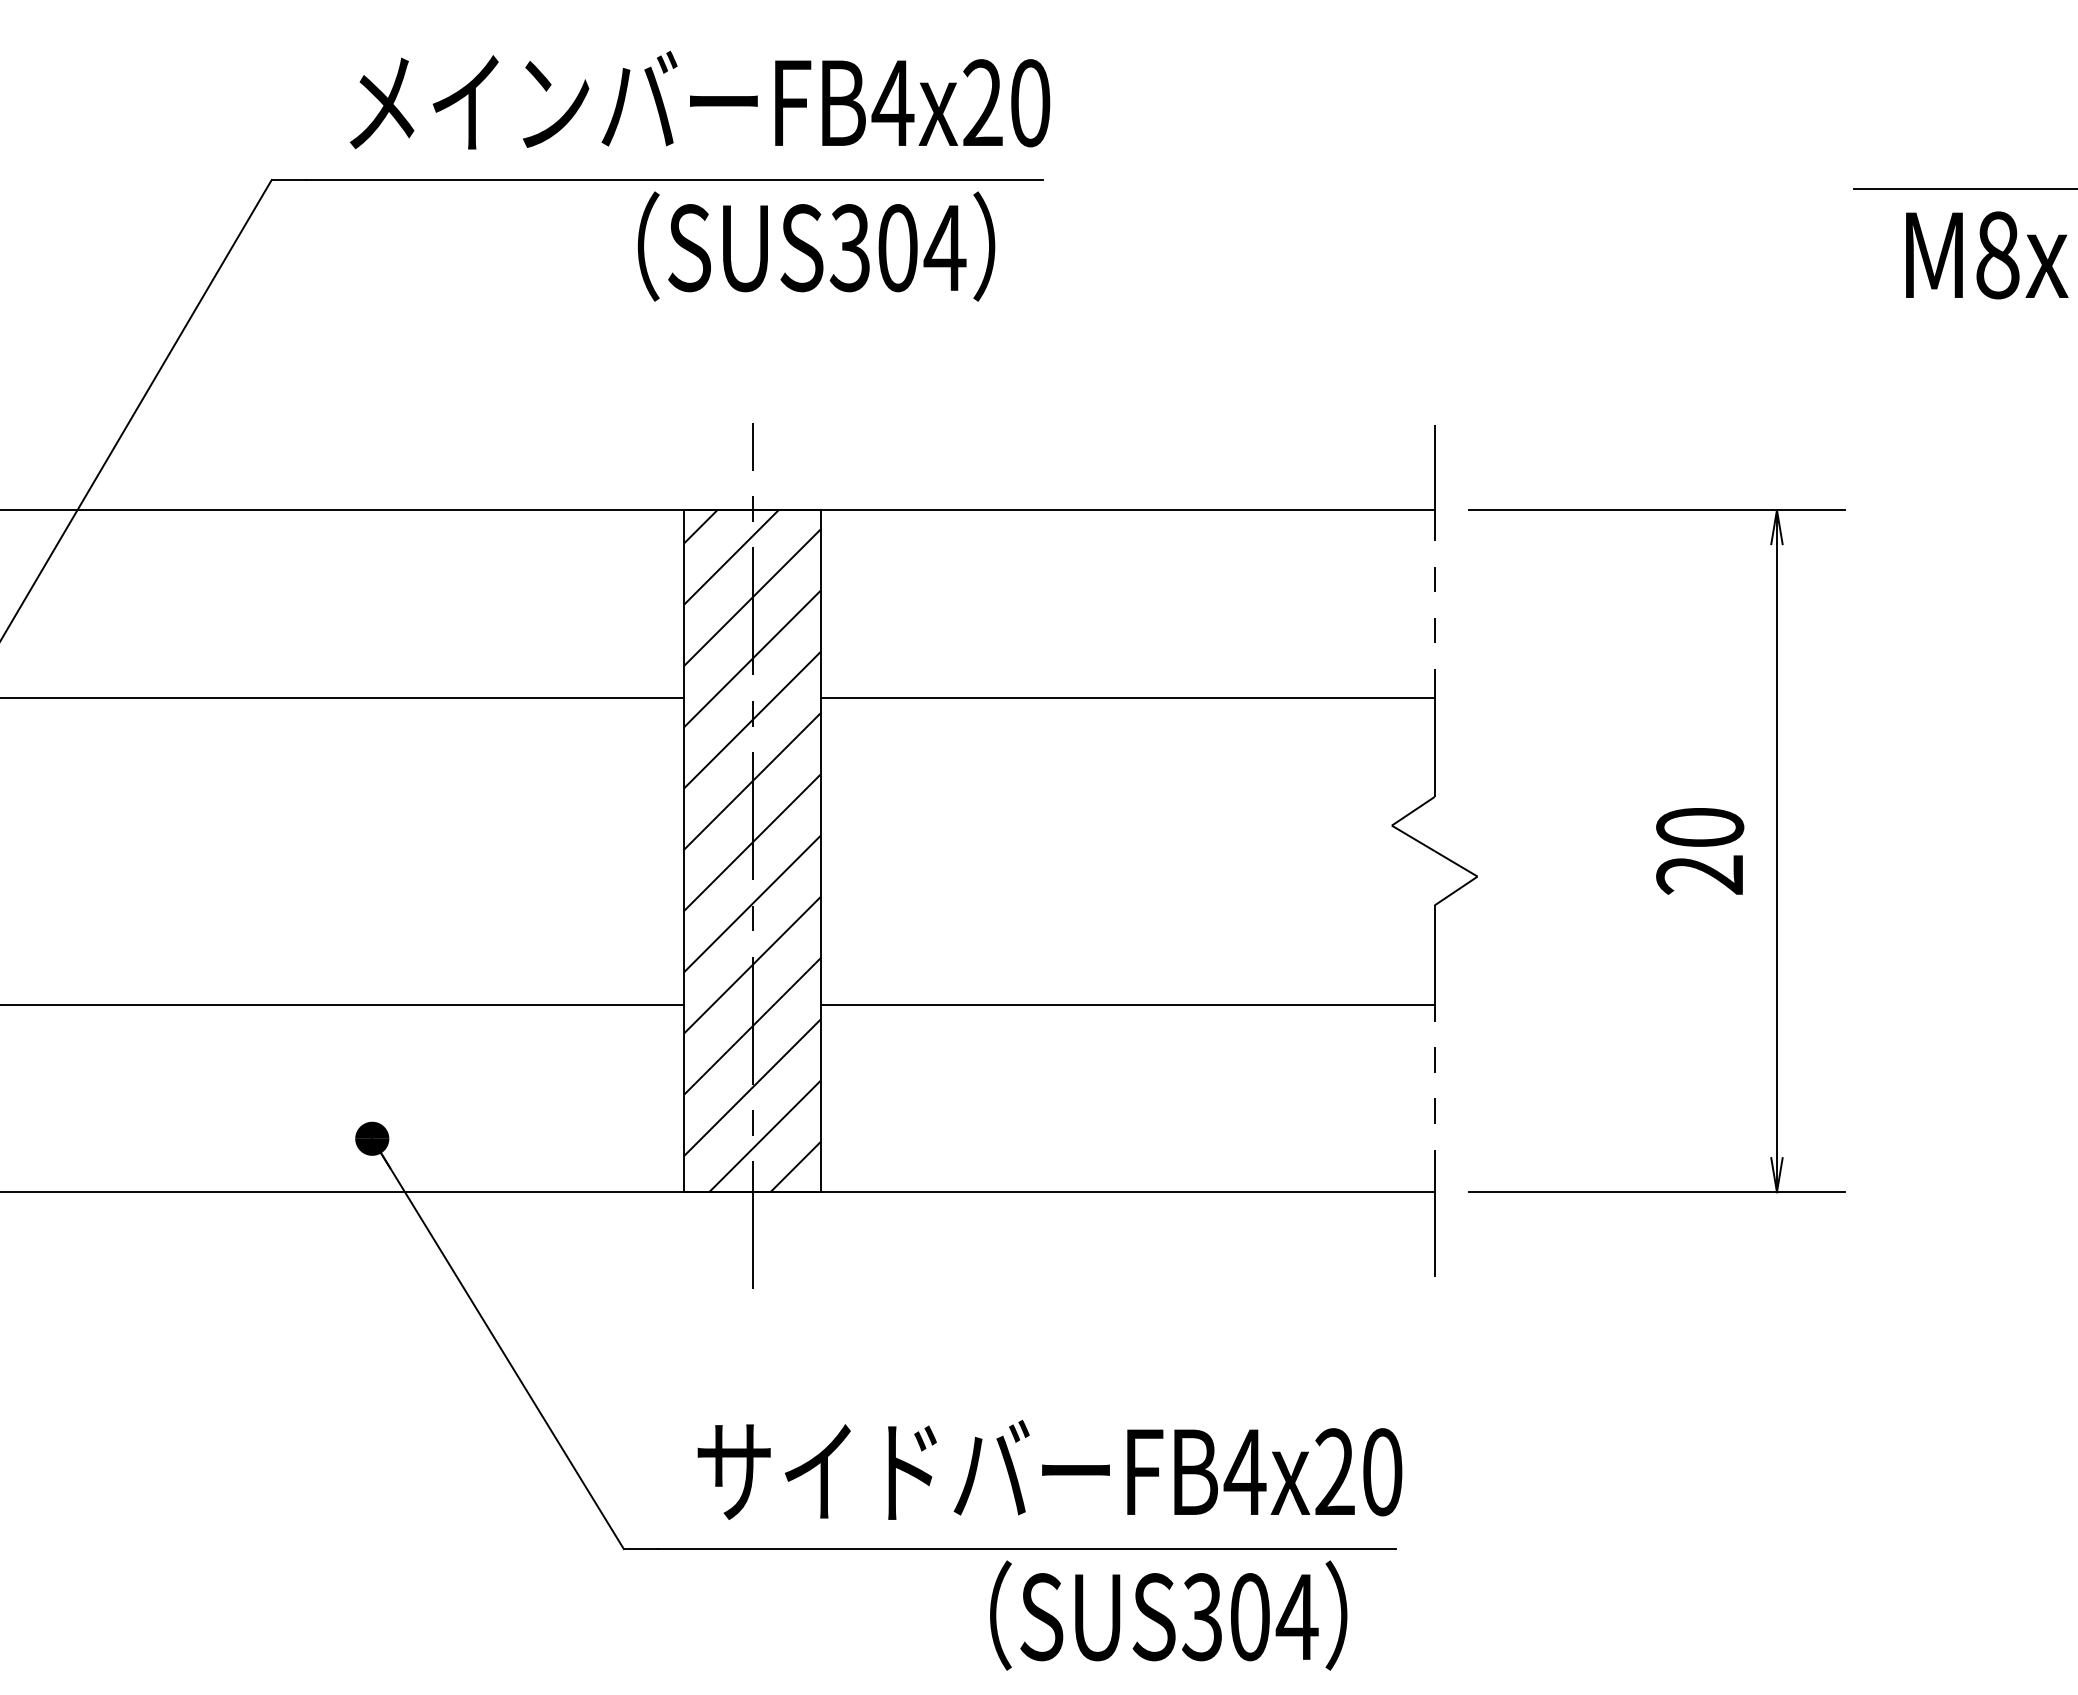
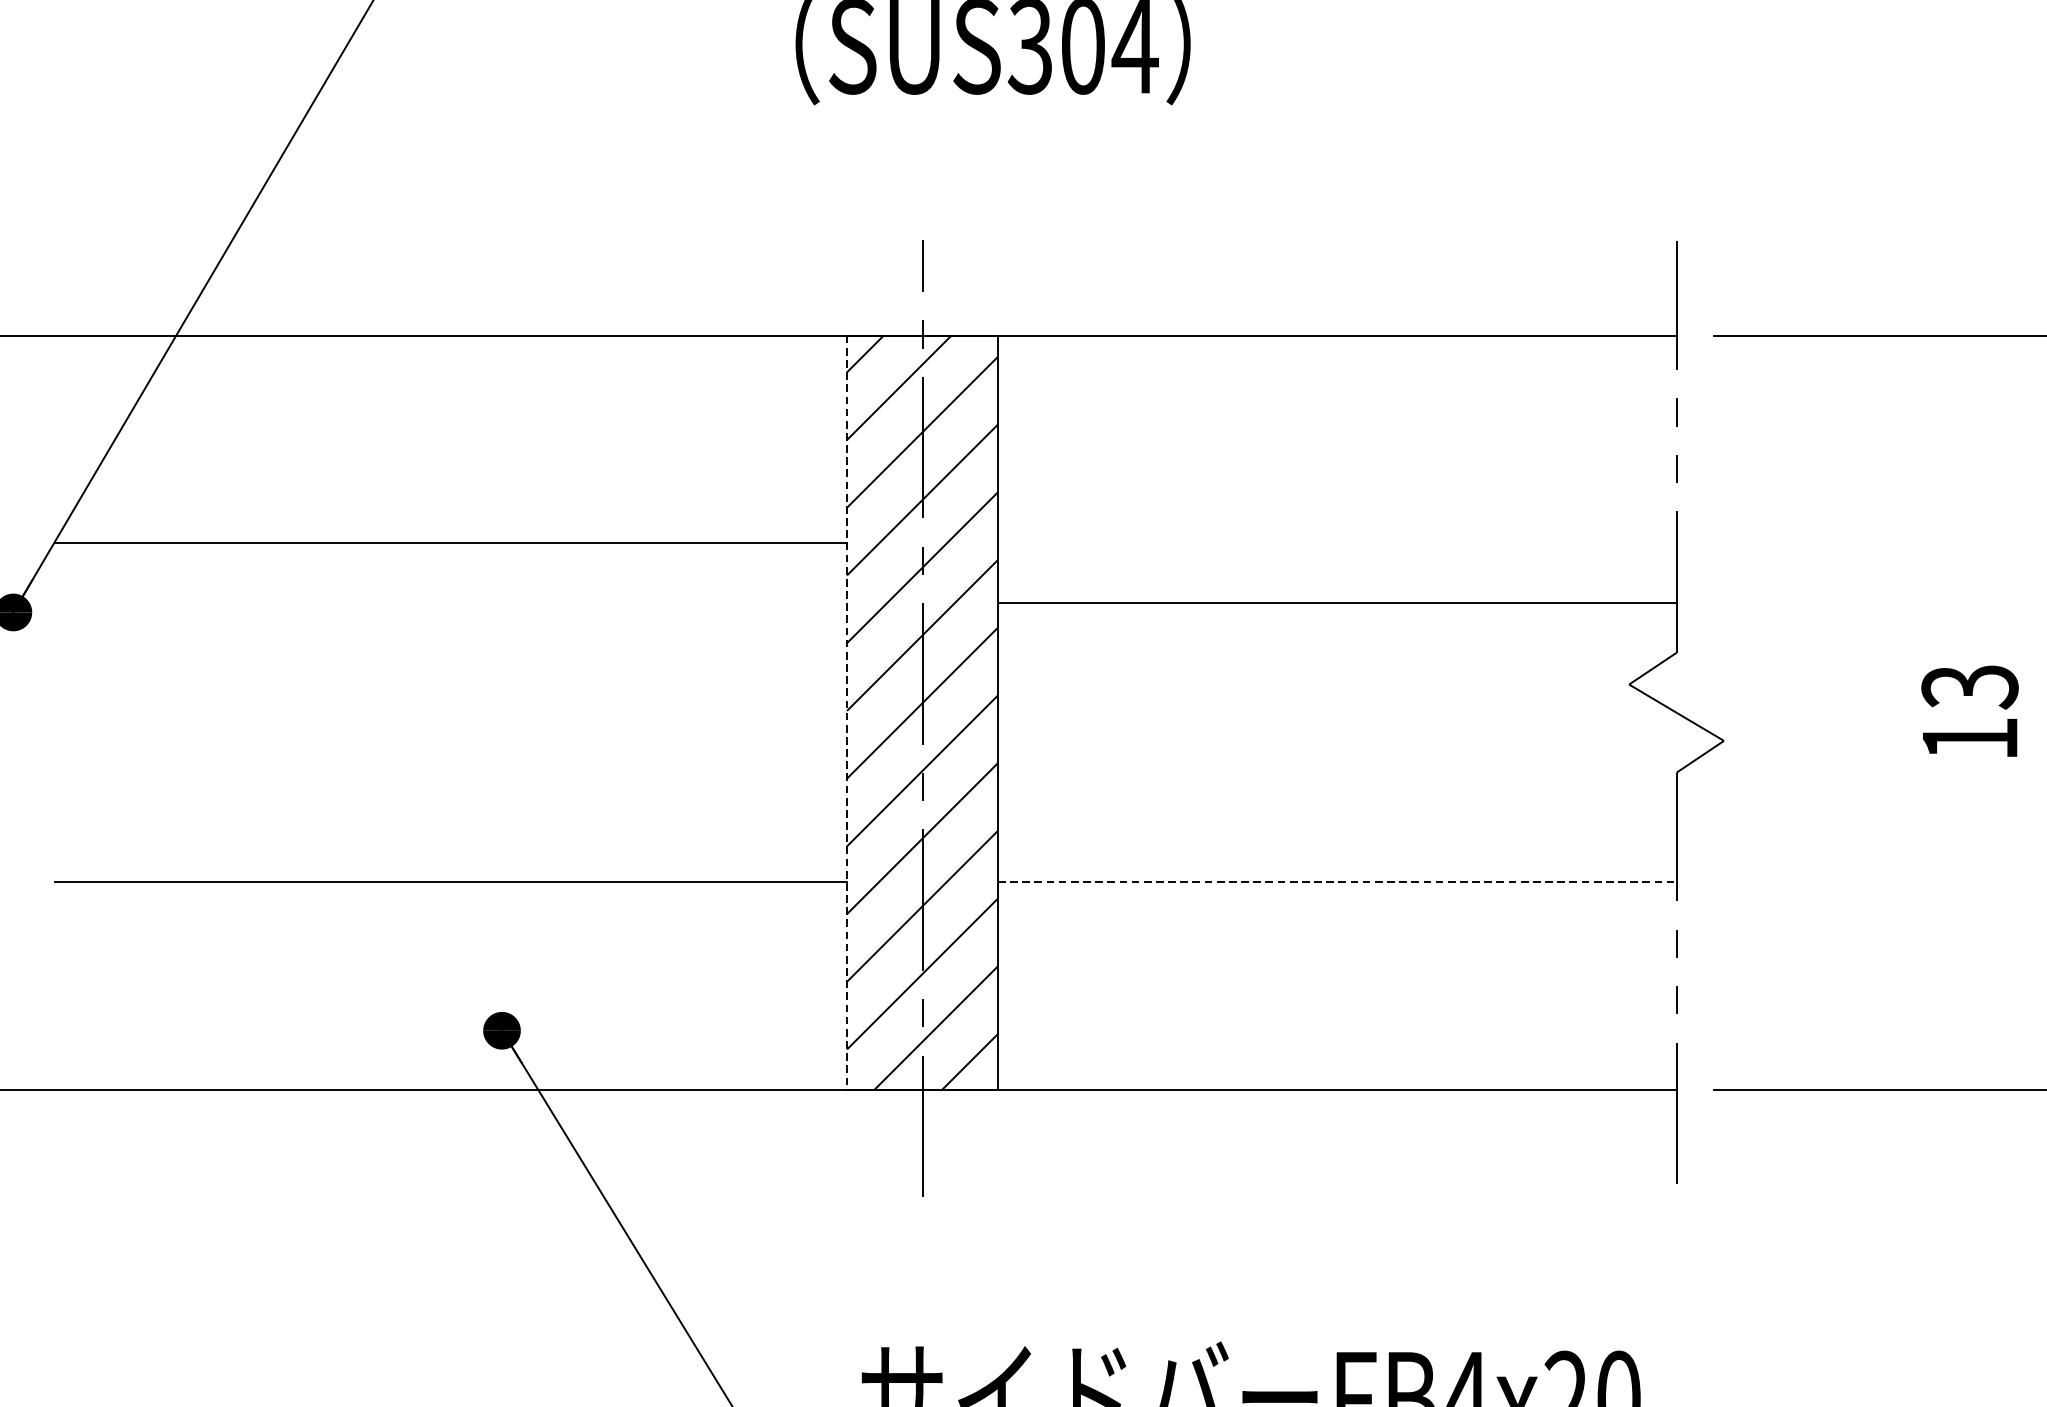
line: (1127, 697) -> (1336, 602), moved
line: (684, 851) -> (847, 713), solid -> dashed
text: (1700, 851) -> (1970, 713), 20 -> 13
line: (1127, 1004) -> (1336, 882), solid -> dashed

